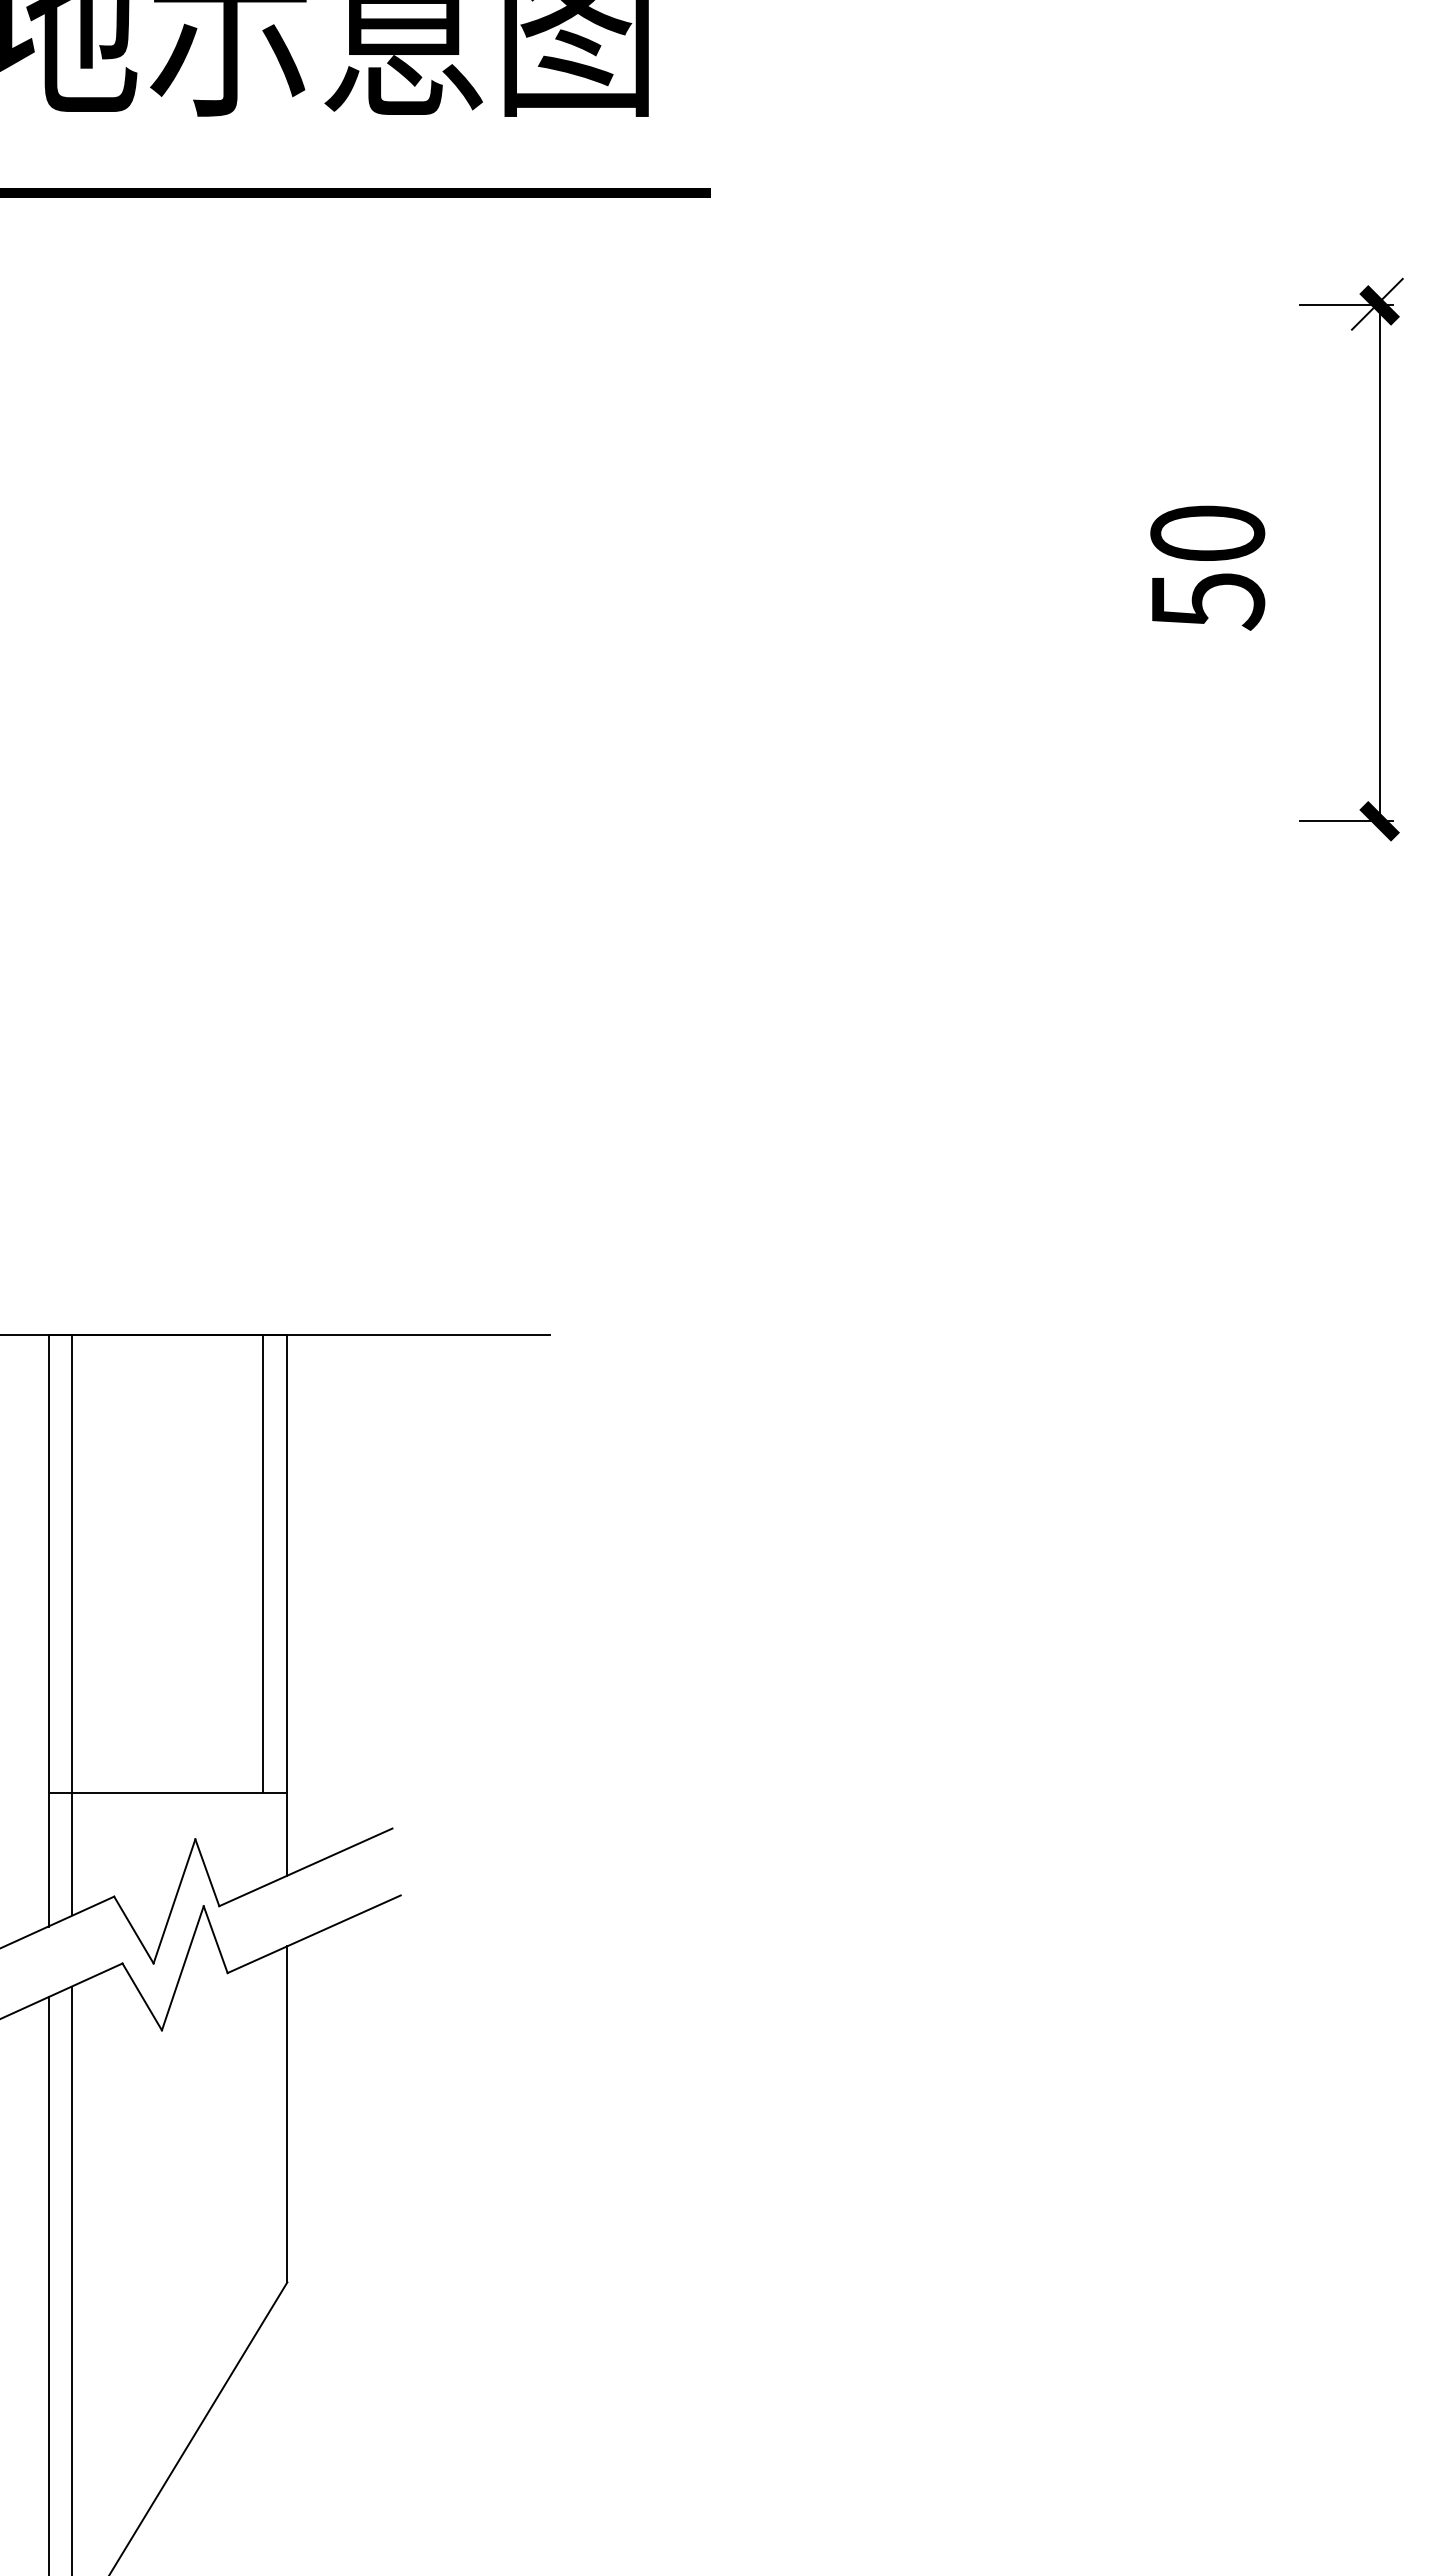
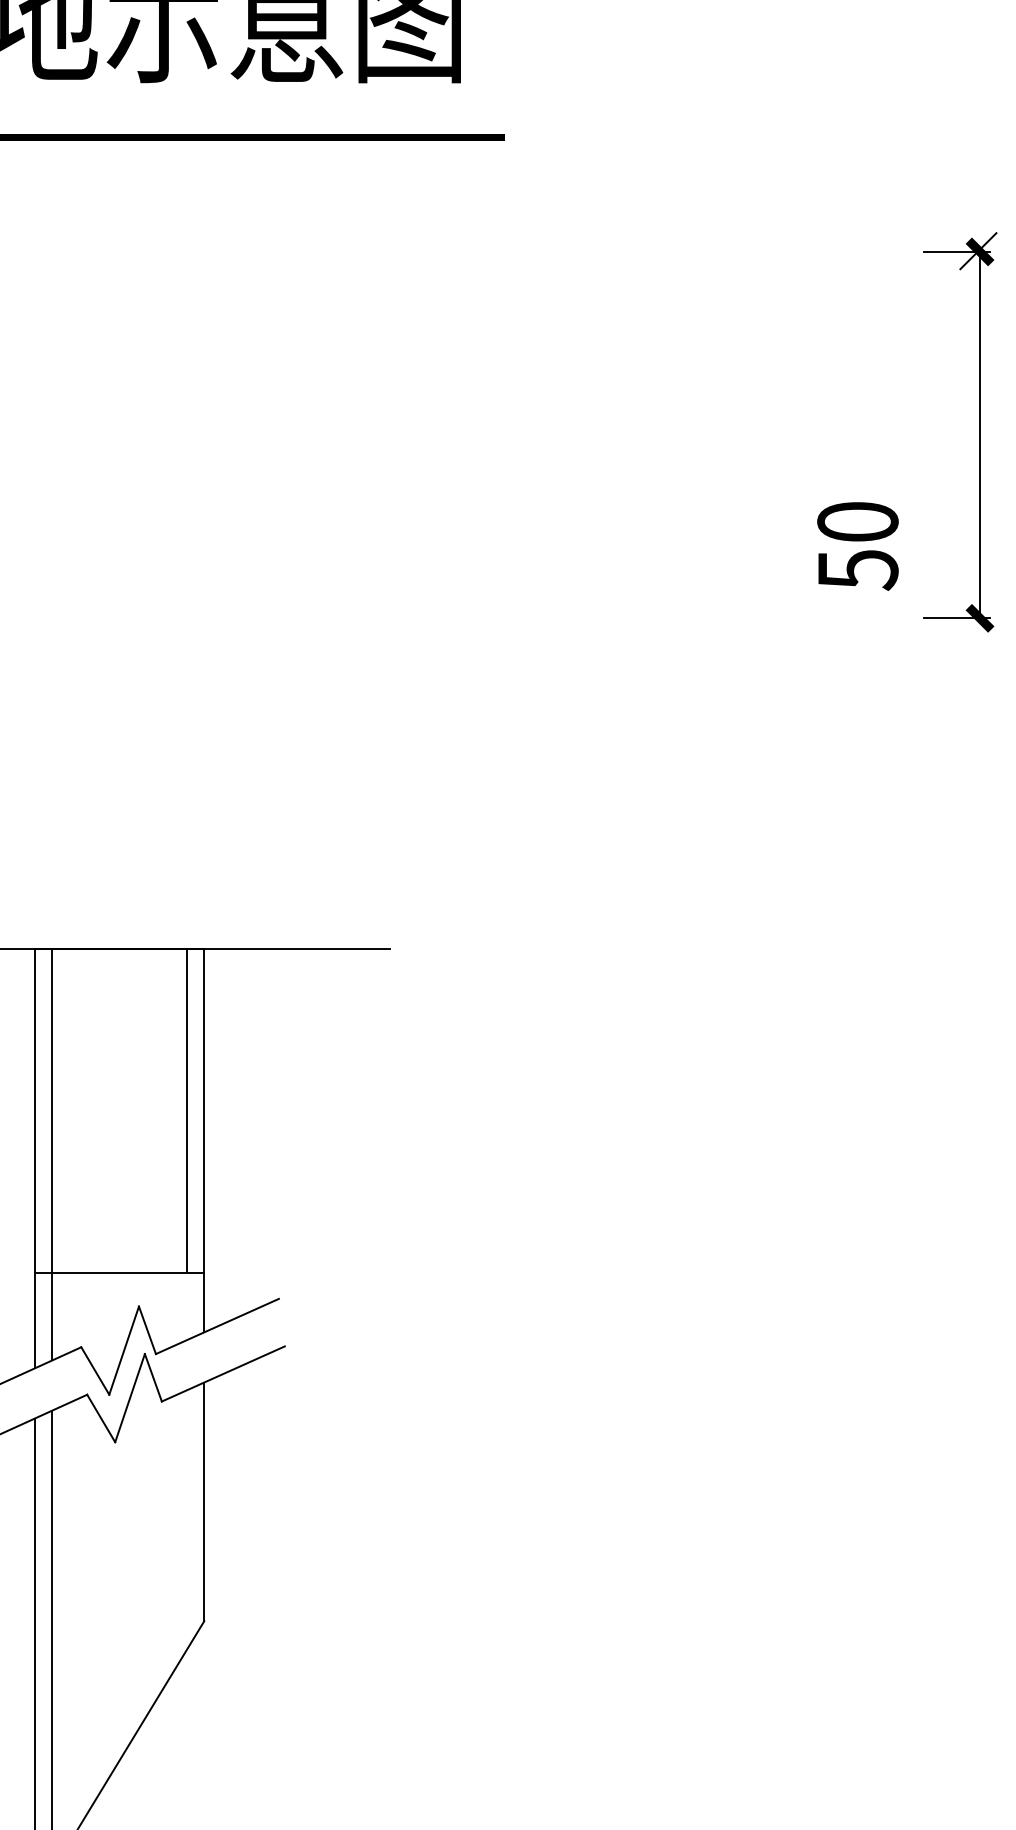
part: (1379, 559) -> (979, 432), moved
text: (1207, 567) -> (857, 546), moved

